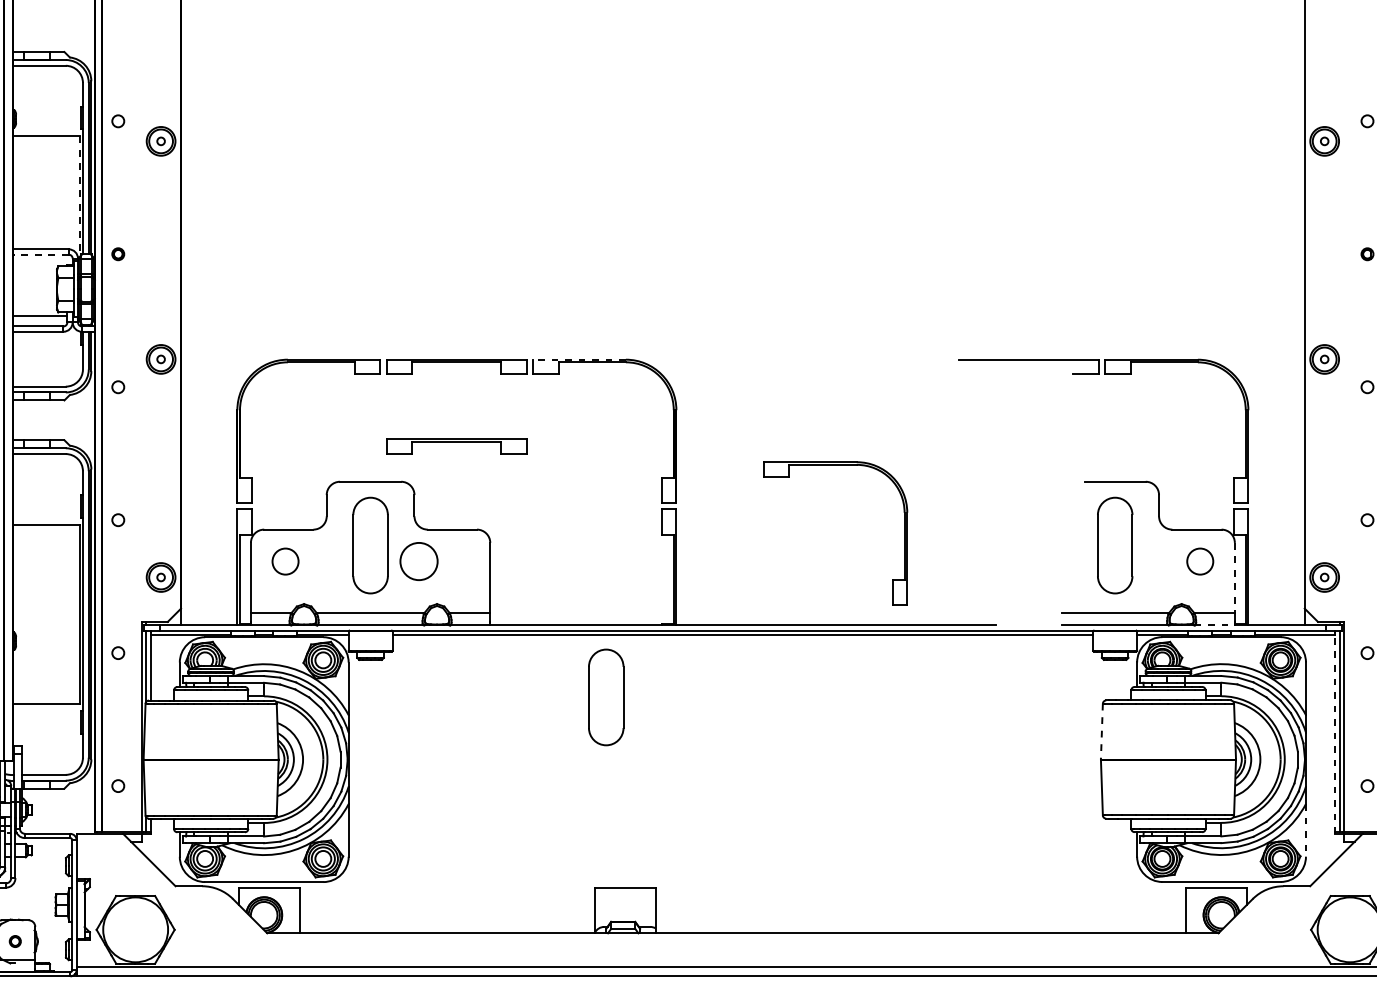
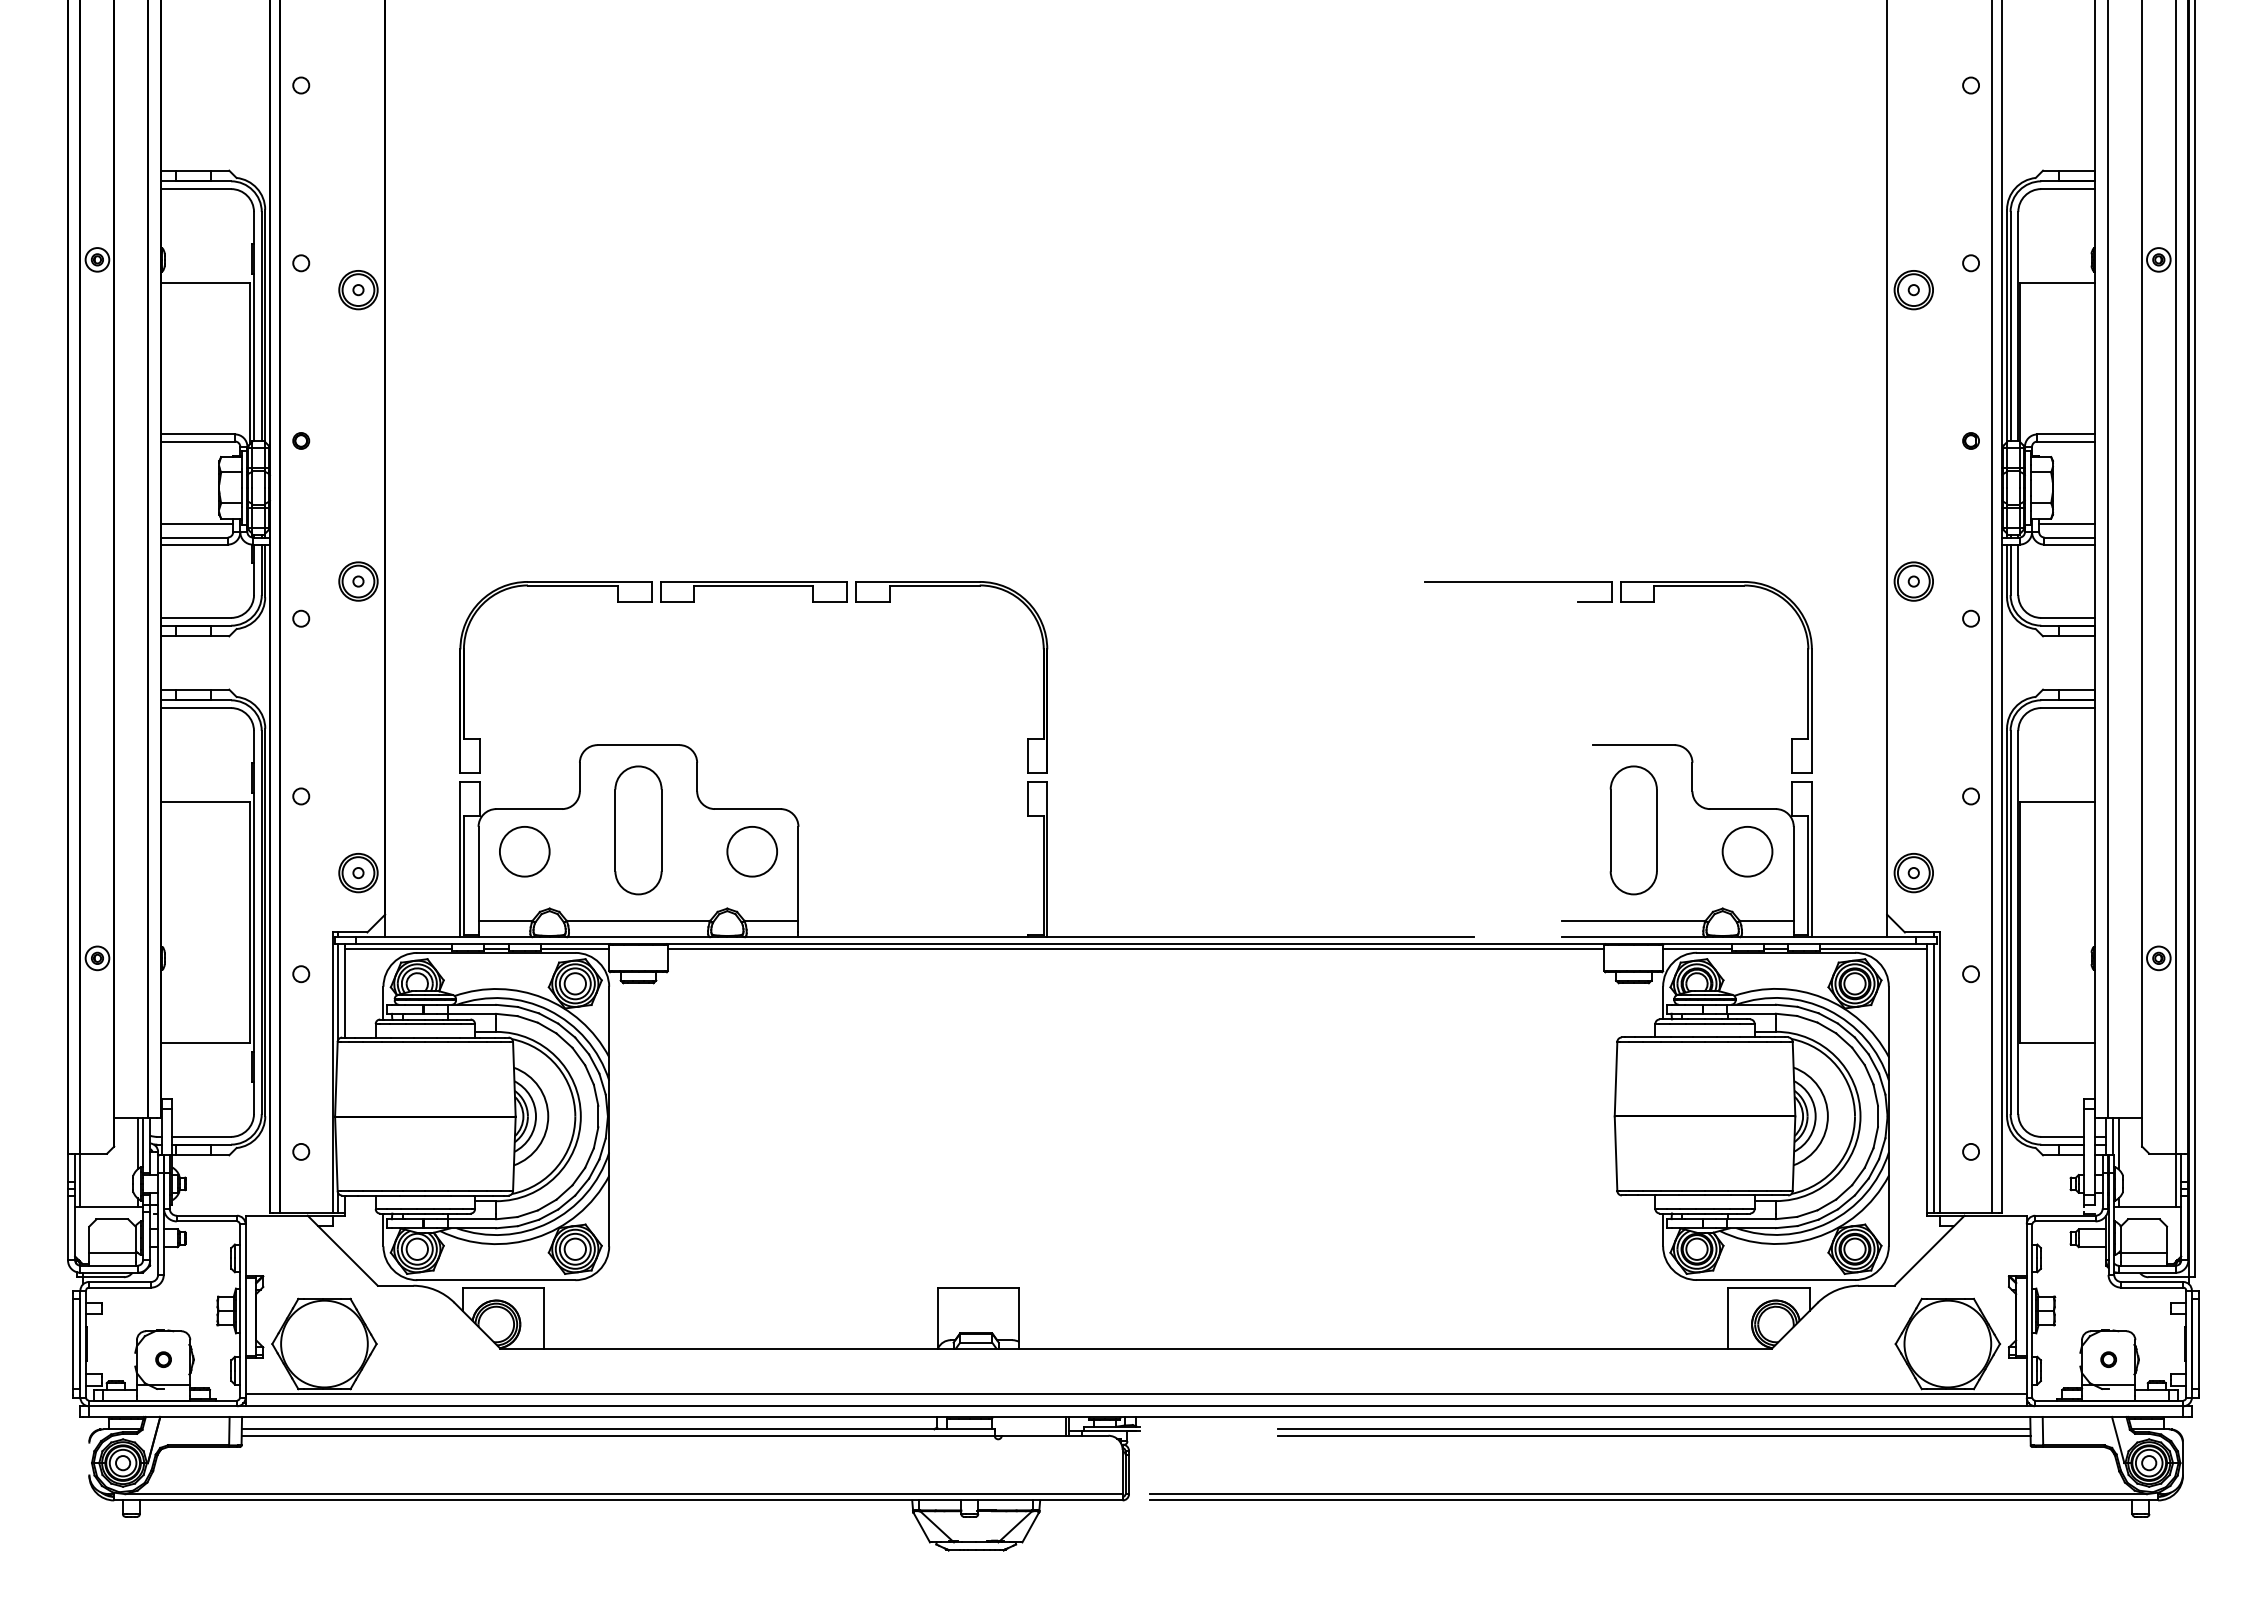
line: (79, 197) -> (249, 364), dashed -> solid
line: (41, 254) -> (198, 441), dashed -> solid
line: (579, 359) -> (917, 581), dashed -> solid
part: (456, 446) -> (753, 697), removed
part: (835, 465) -> (1260, 723), removed
circle: (285, 561) -> (524, 851), size x1.43
circle: (418, 561) -> (751, 851), moved
circle: (1200, 561) -> (1747, 851), size x1.43
line: (1234, 578) -> (1793, 874), dashed -> solid
line: (1214, 625) -> (1766, 937), dashed -> solid
part: (606, 697) -> (953, 1033), removed
line: (1102, 731) -> (1616, 1079), dashed -> solid
line: (1334, 734) -> (1927, 1082), dashed -> solid
line: (1305, 830) -> (1888, 1211), dashed -> solid

